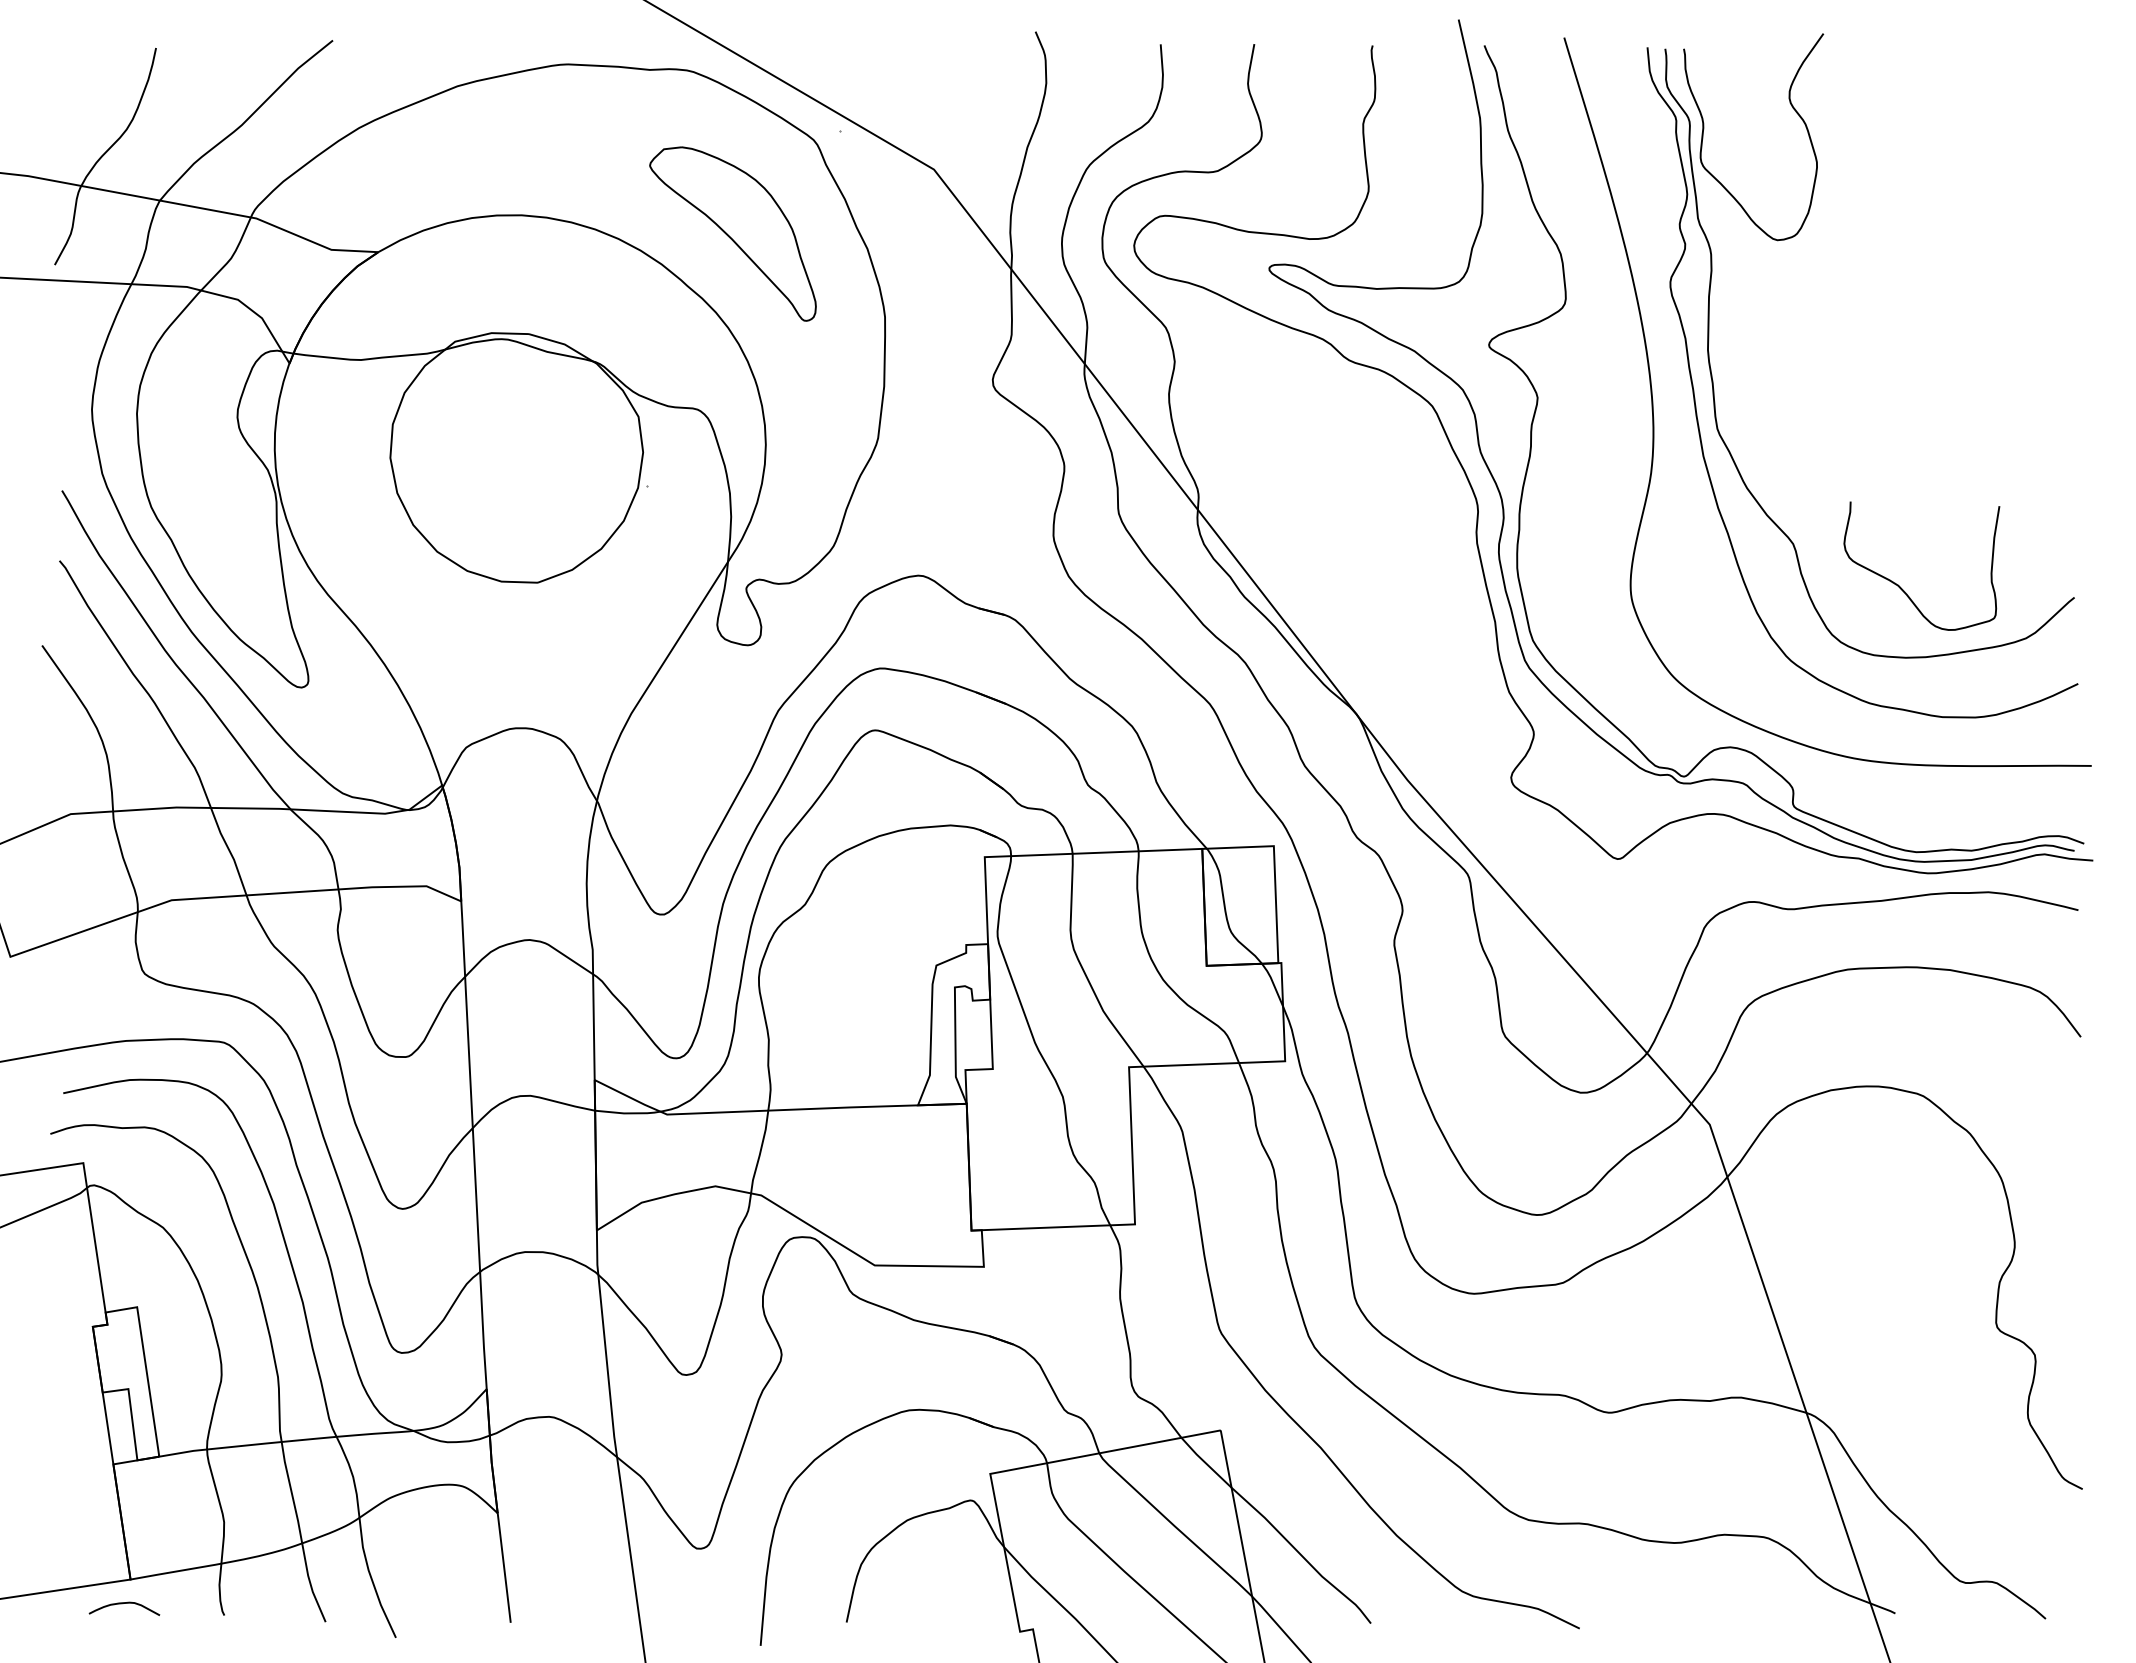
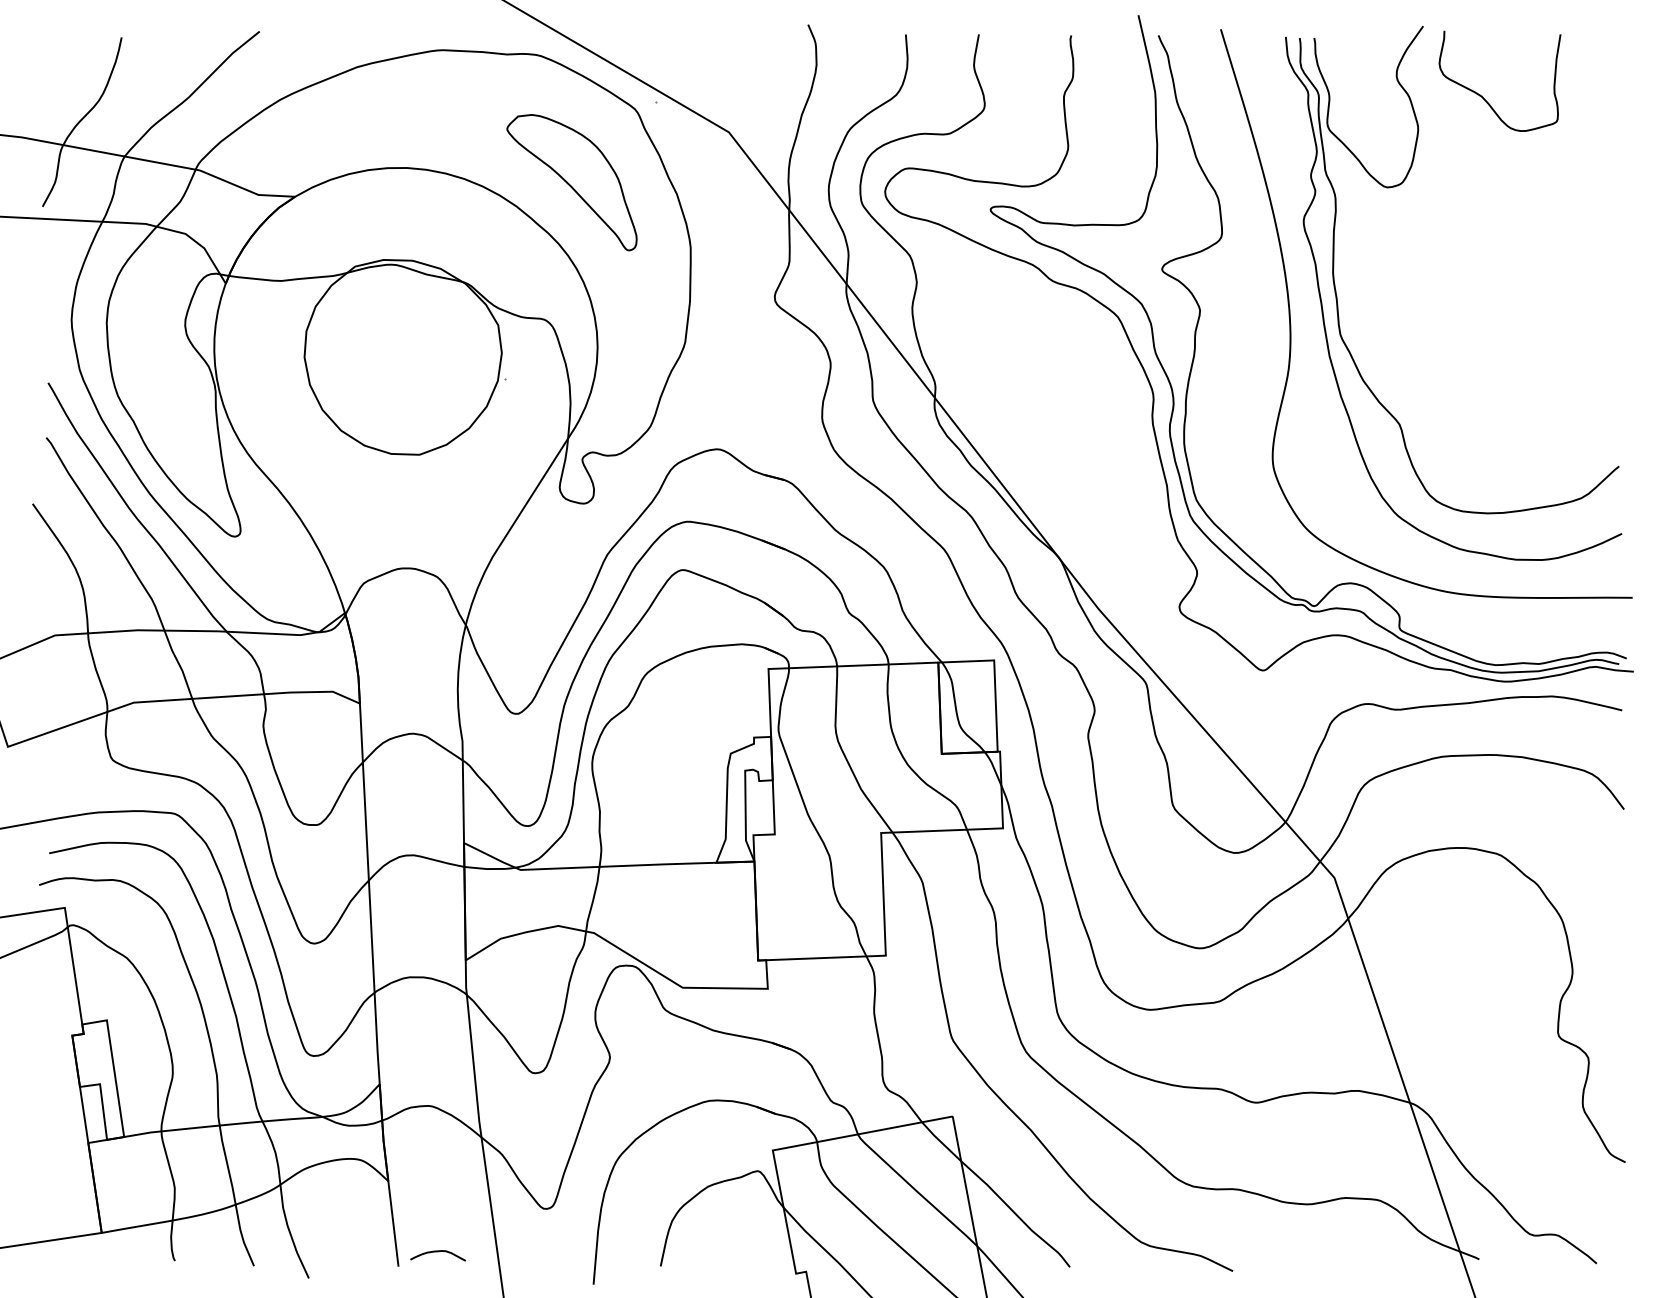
curve: (1900, 586) -> (1483, 97), moved
curve: (122, 1604) -> (436, 1252), moved

